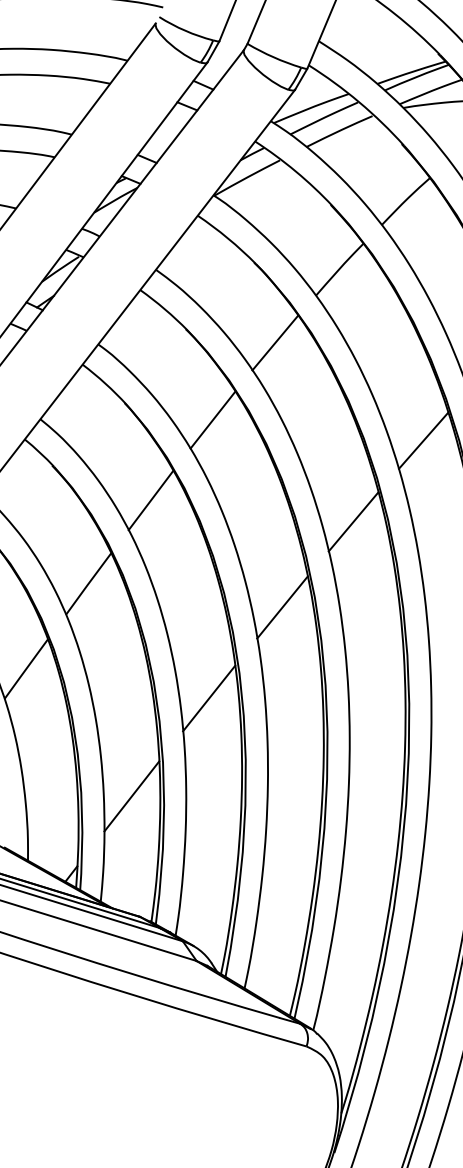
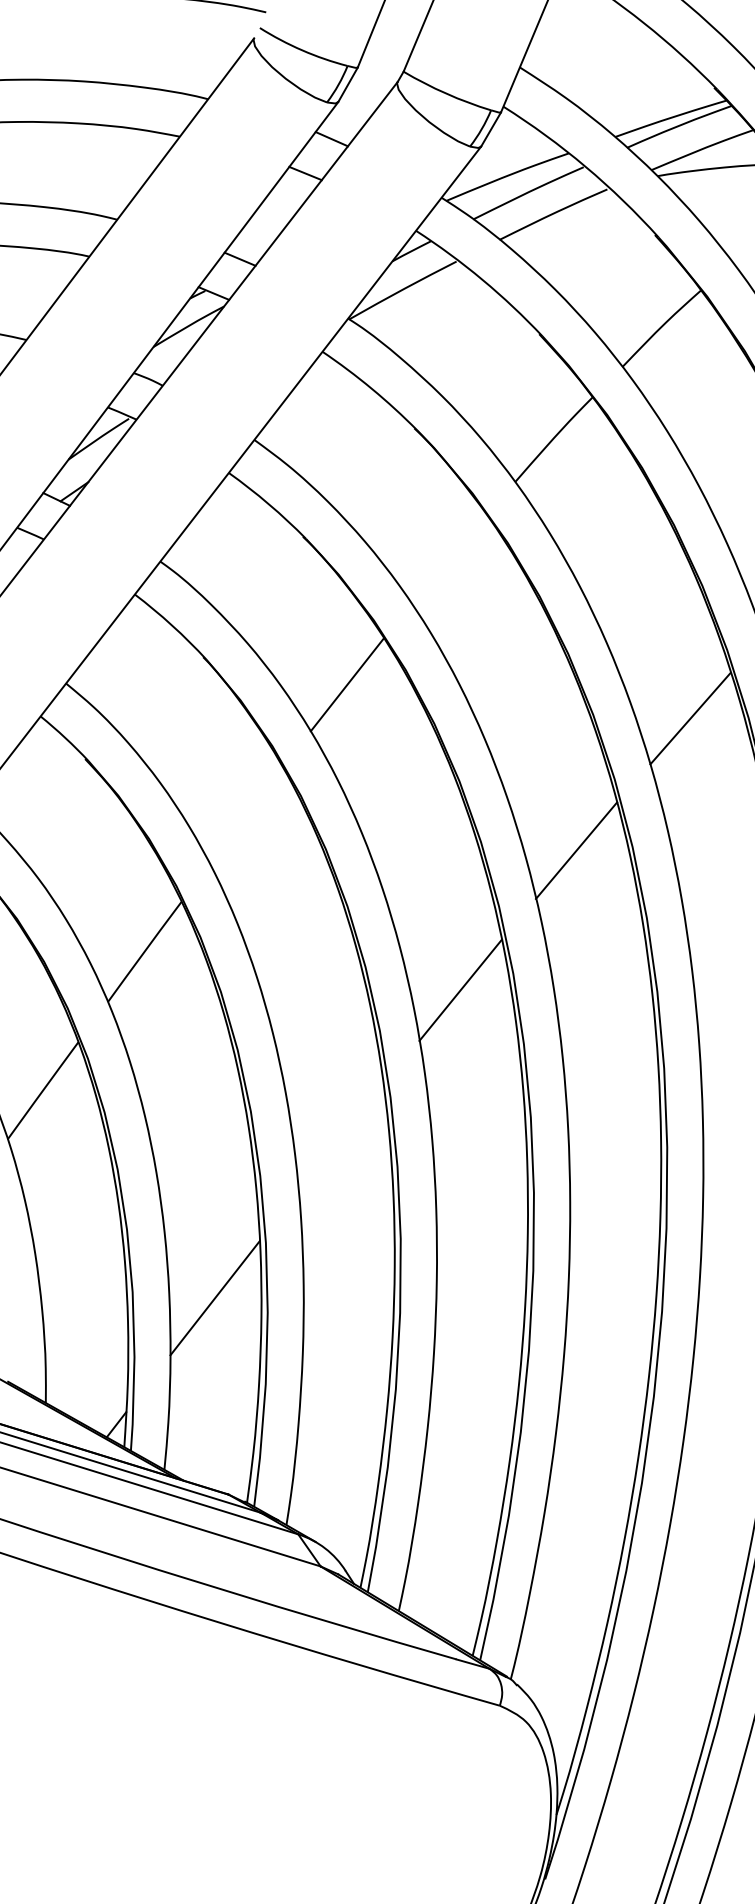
line: (275, 342) -> (449, 558), removed
line: (150, 500) -> (245, 815), removed
line: (209, 698) -> (341, 1138), removed

